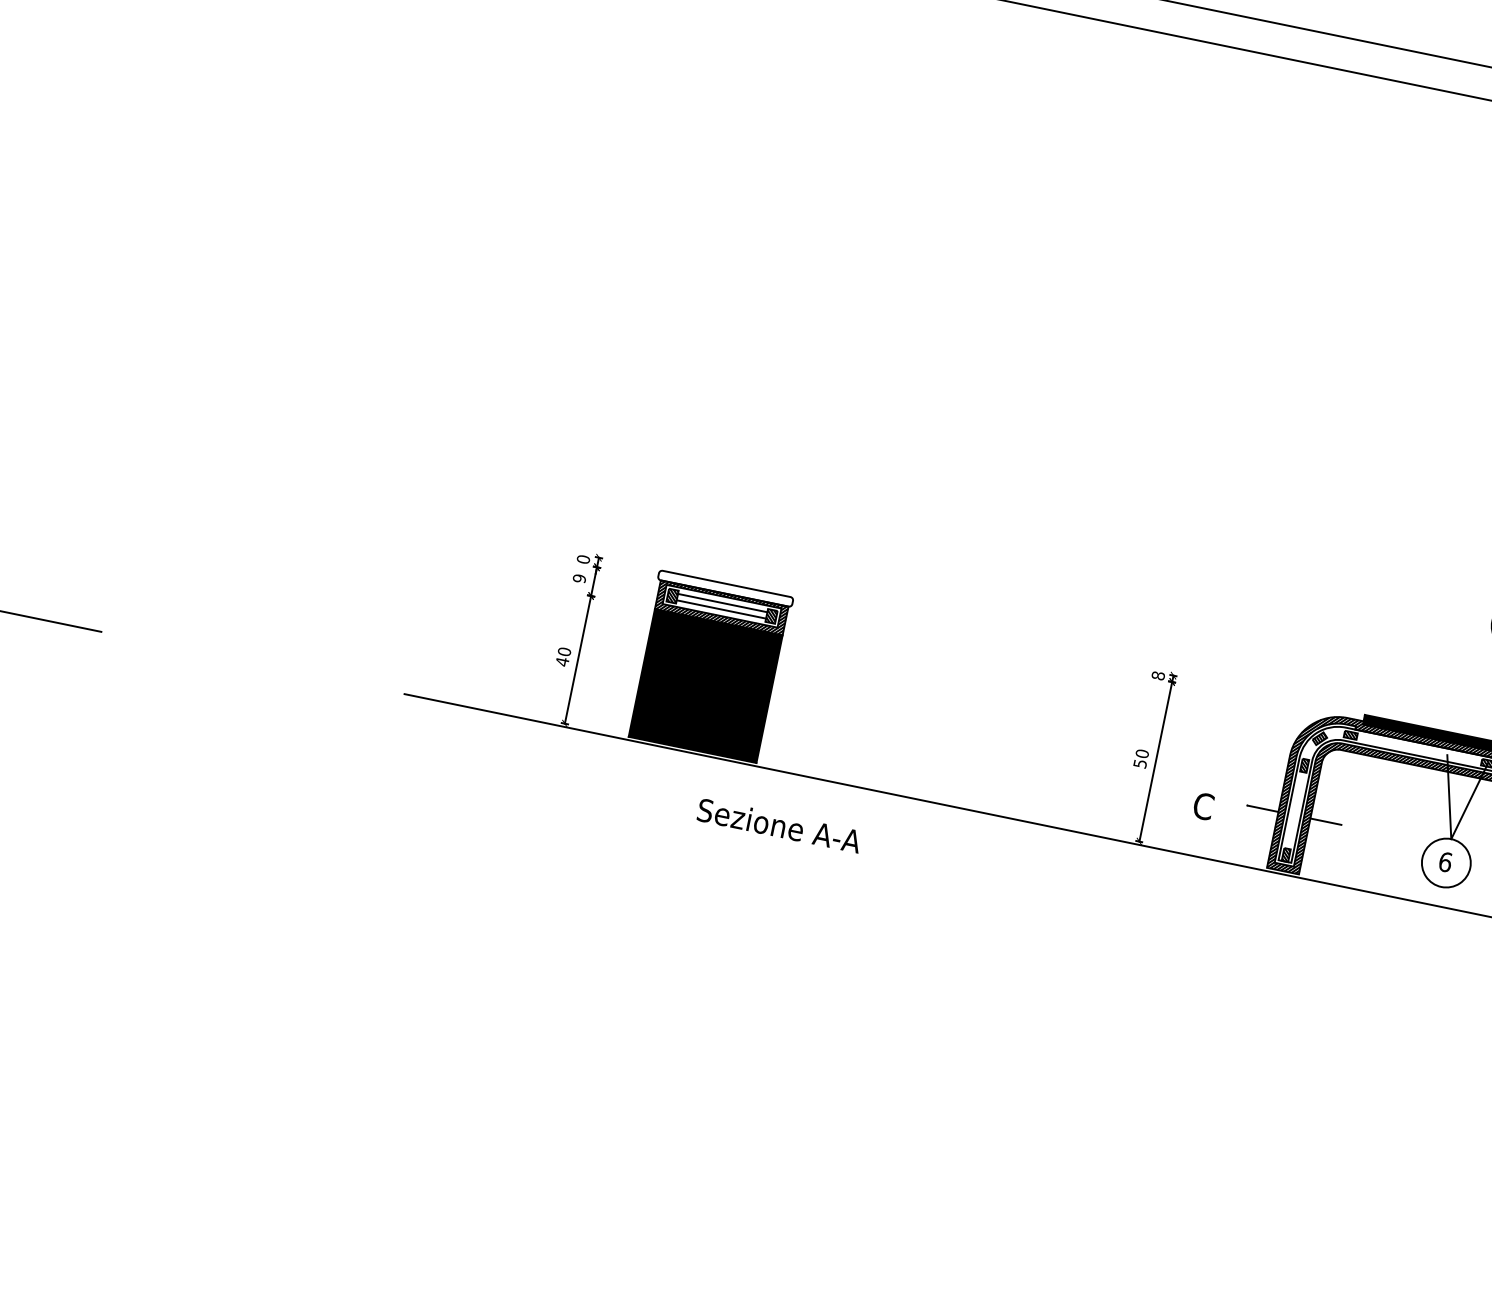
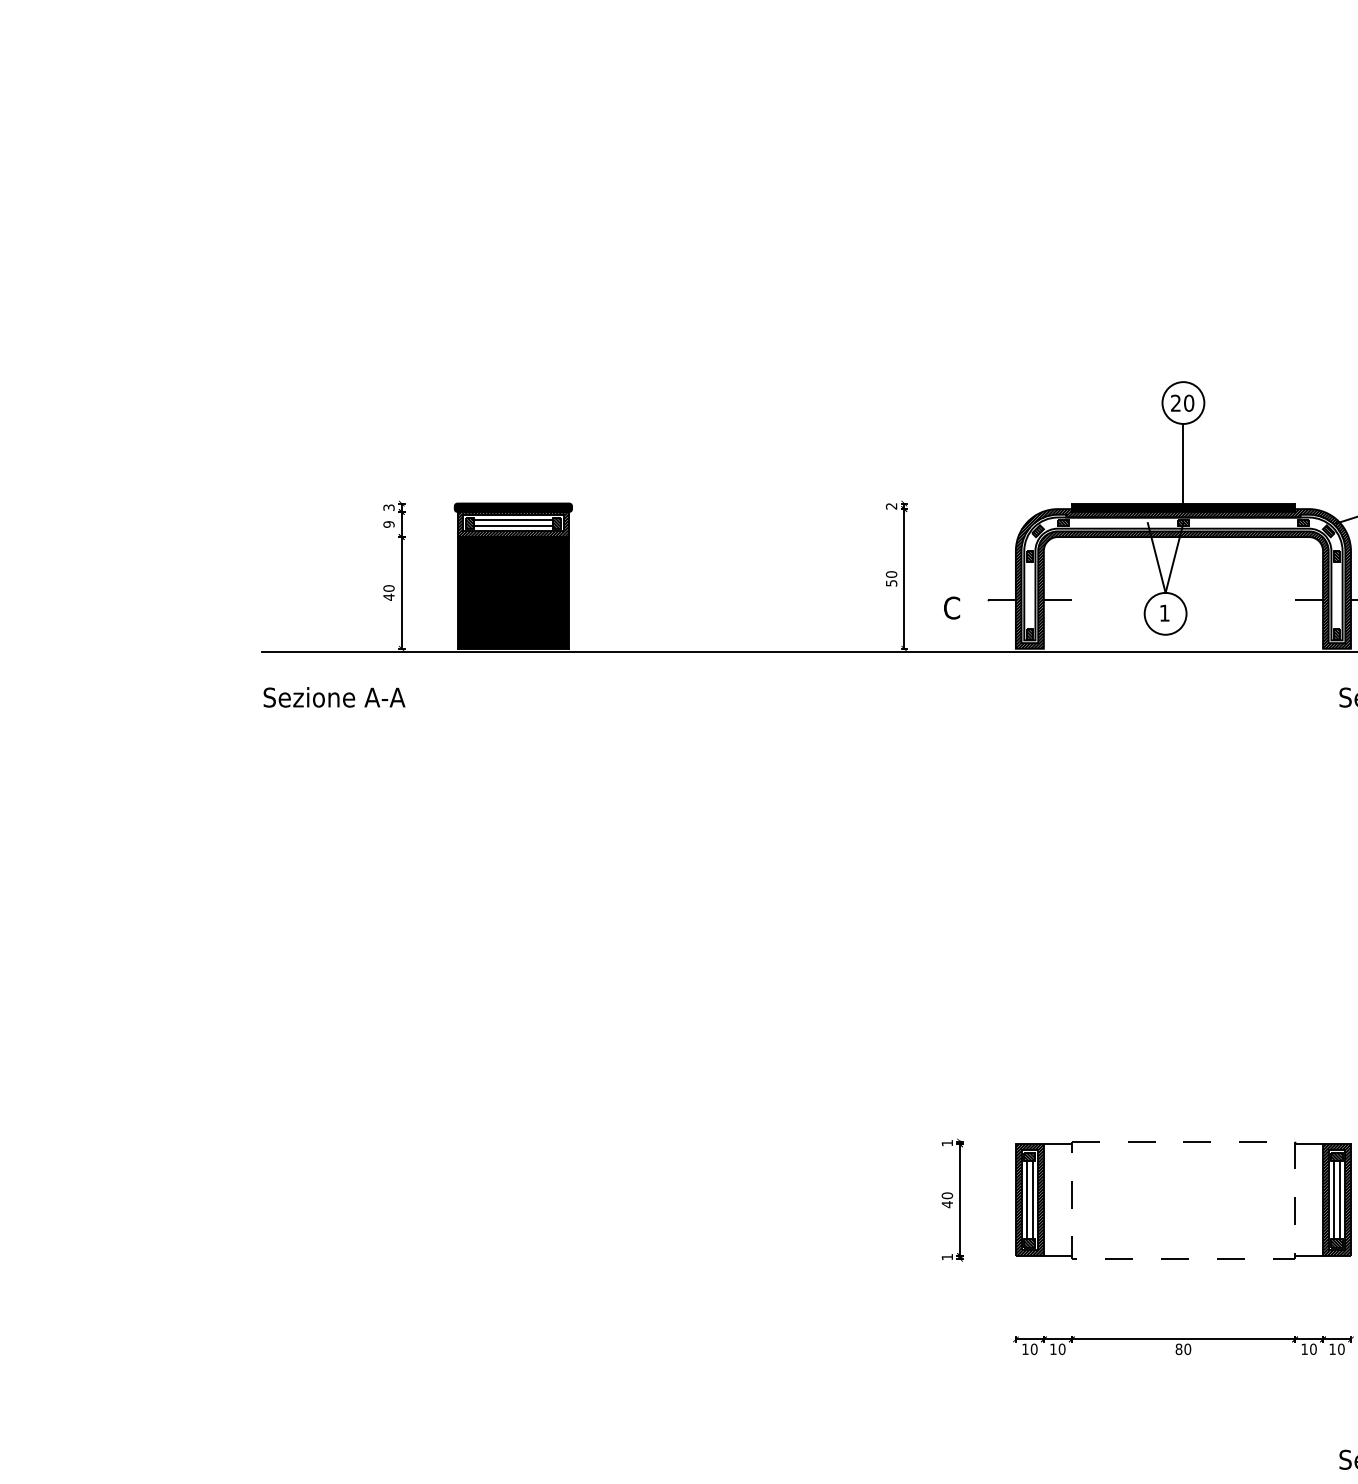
text: (582, 559) -> (388, 507), 0 -> 3
fill: (725, 588) -> (513, 507), added
text: (1158, 676) -> (891, 506), 8 -> 2
text: (779, 825) -> (334, 697), moved
text: (1445, 861) -> (1164, 612), 6 -> 1

